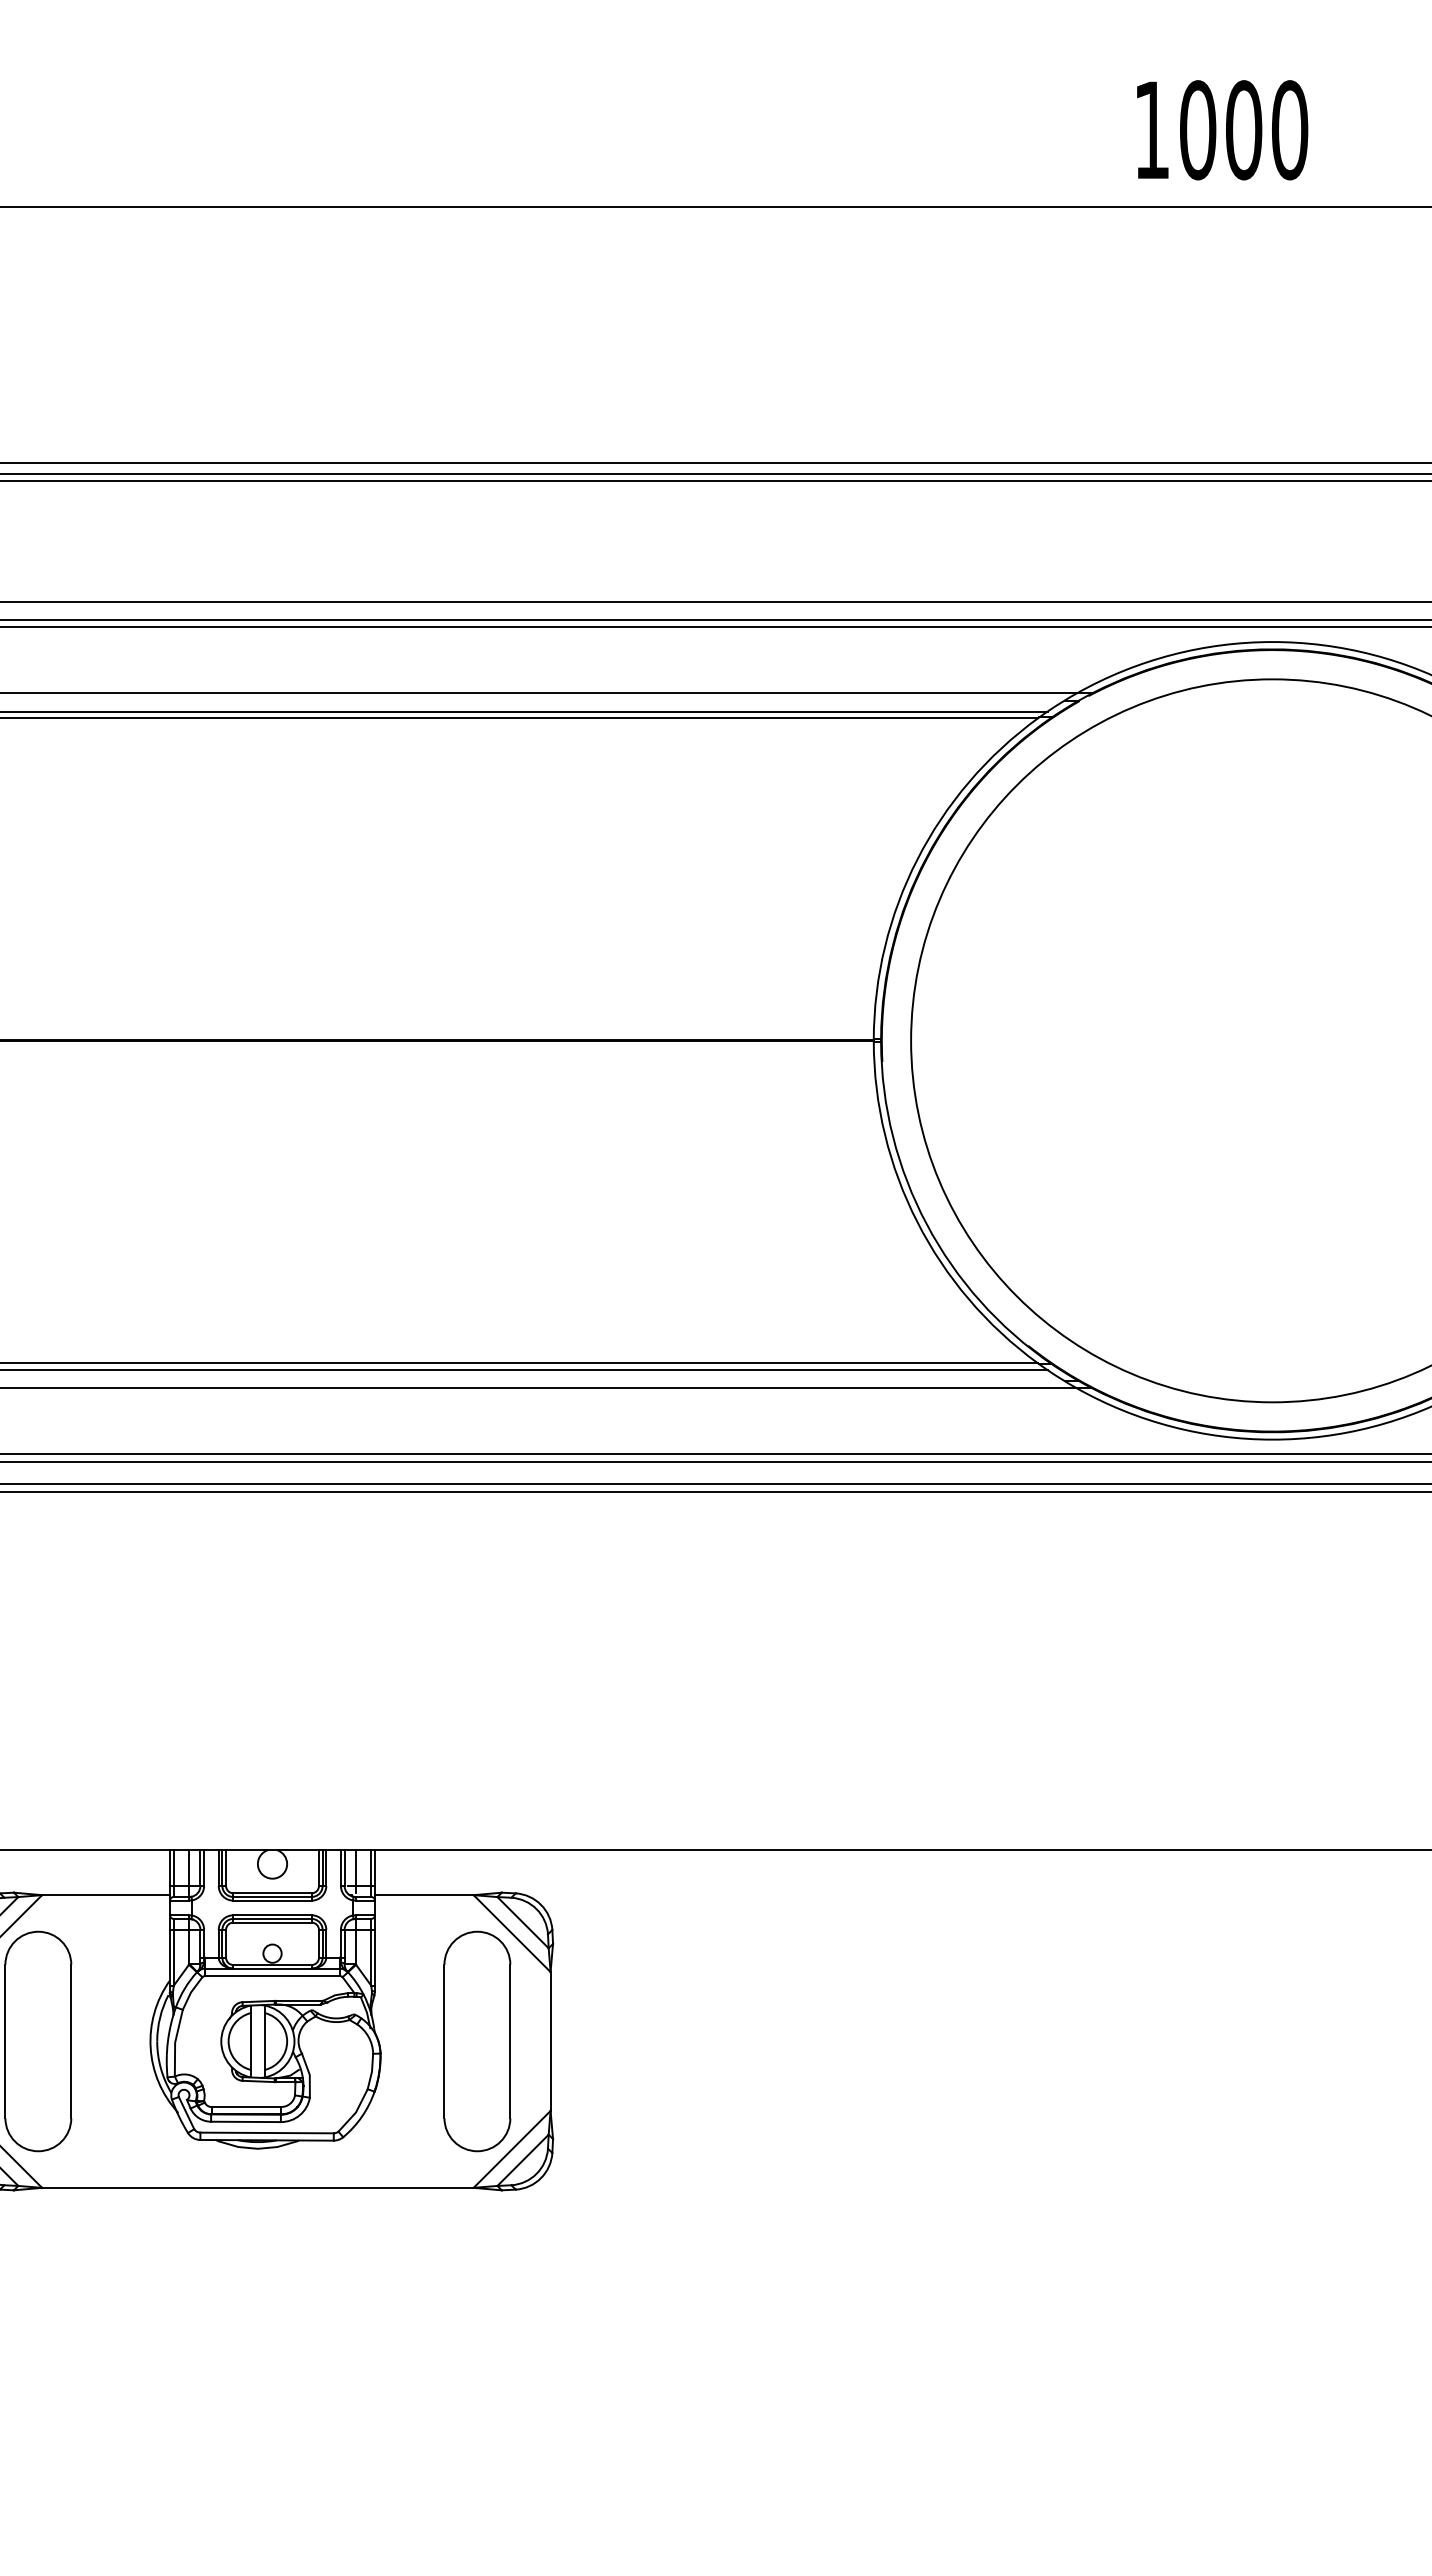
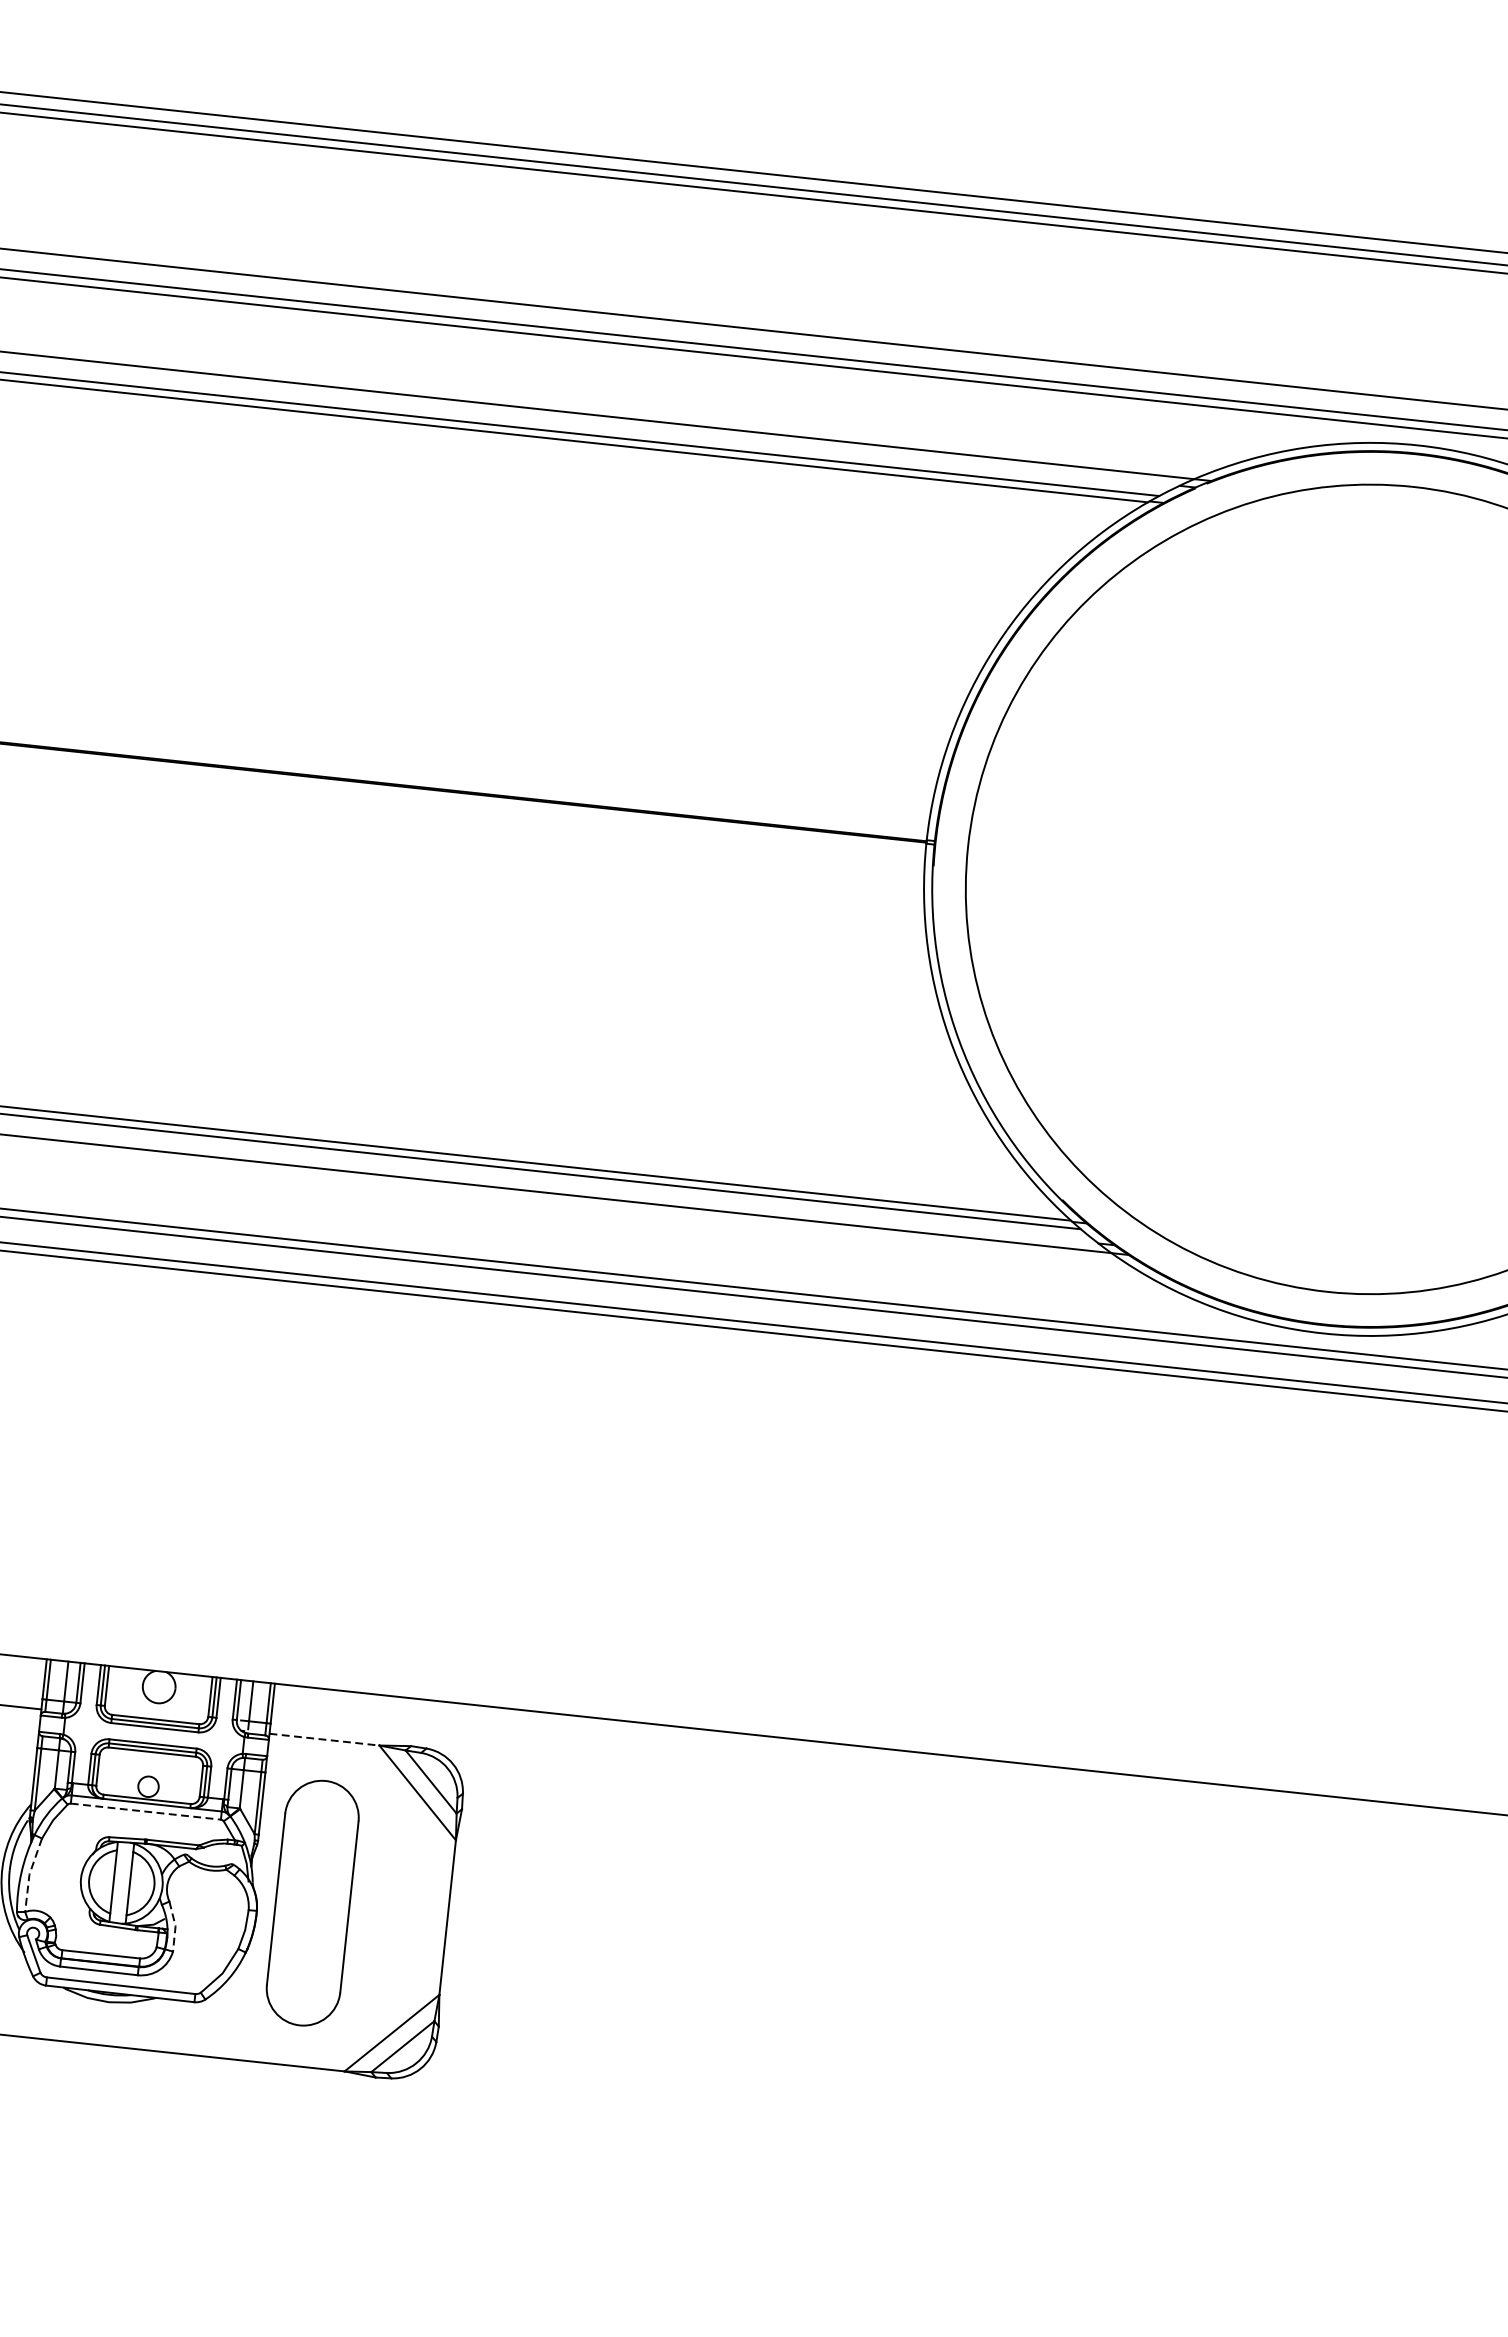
line: (424, 1895) -> (324, 1740), solid -> dashed
line: (273, 1976) -> (146, 1812), solid -> dashed
part: (477, 2041) -> (312, 1903), moved
line: (175, 2042) -> (29, 1874), solid -> dashed
line: (309, 2075) -> (175, 1926), solid -> dashed

